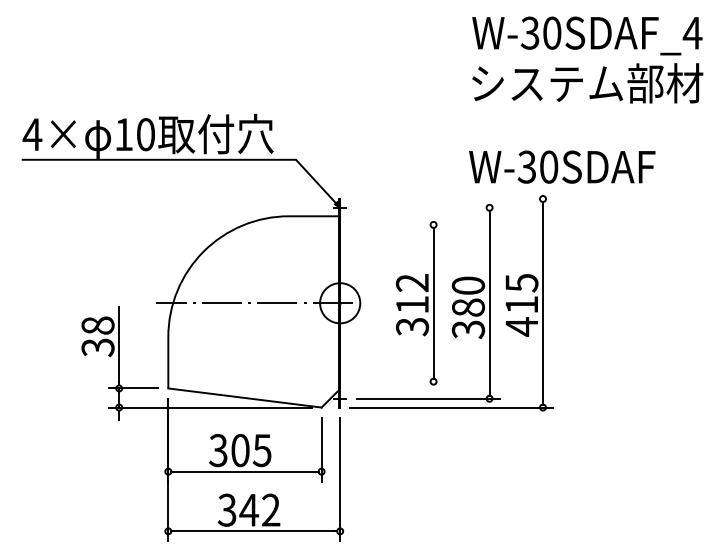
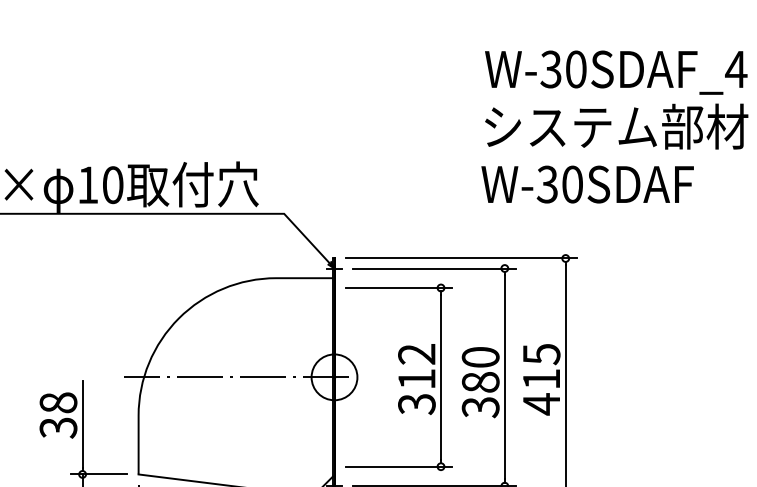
text: (562, 166) -> (587, 183), moved
line: (451, 199) -> (461, 259), added
line: (427, 207) -> (434, 268), added
line: (396, 224) -> (398, 287), added
line: (396, 381) -> (398, 466), added

